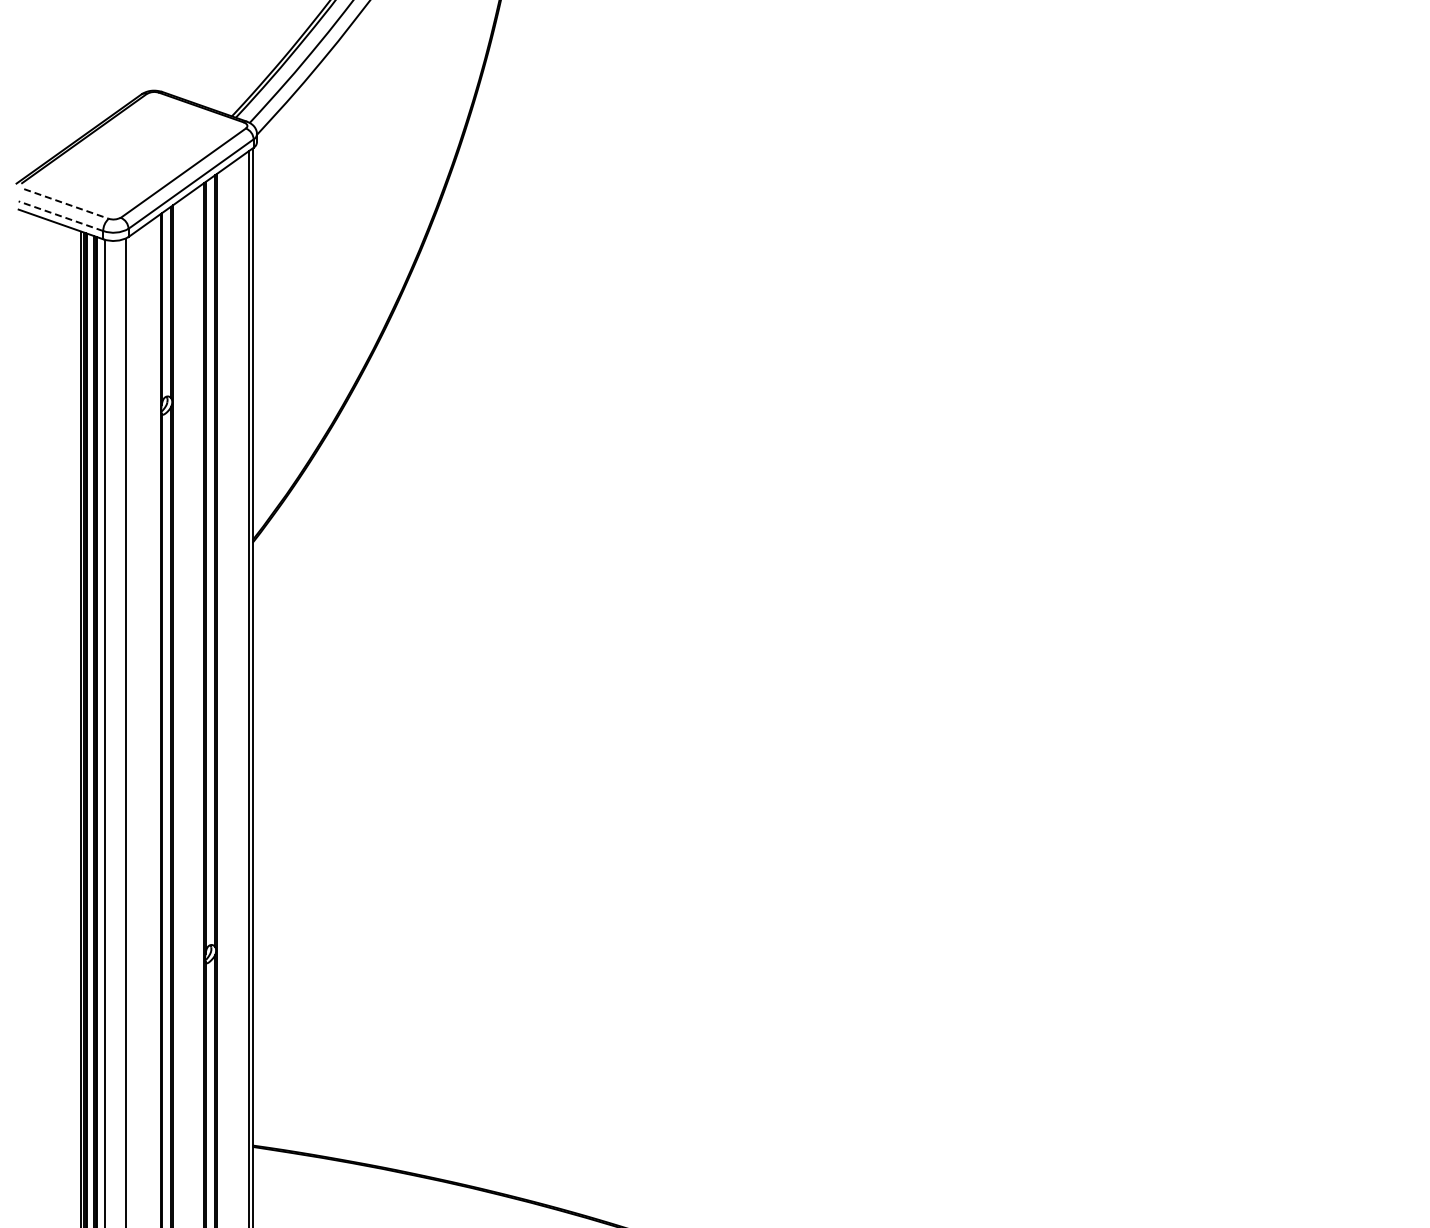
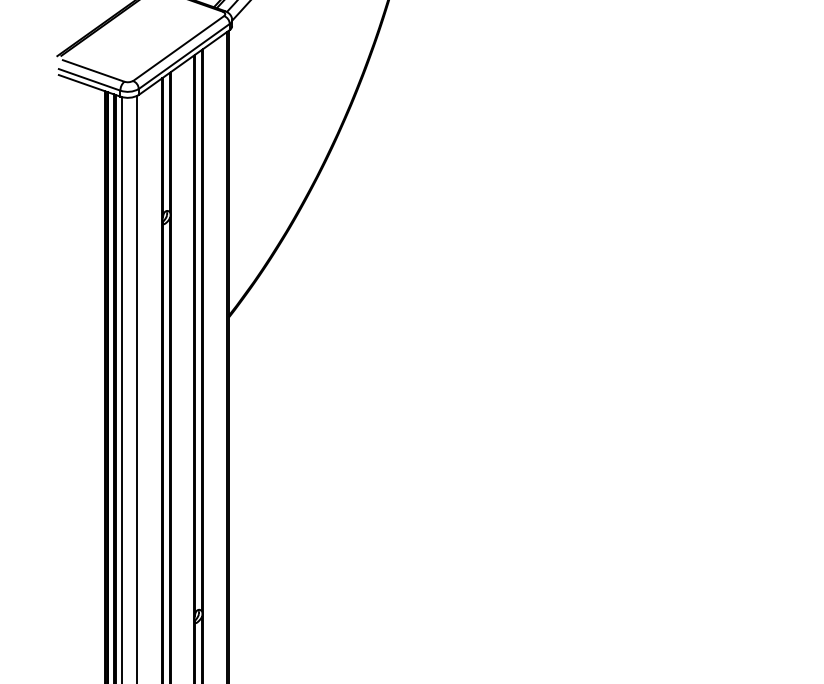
line: (66, 203) -> (93, 70), dashed -> solid
line: (60, 216) -> (89, 80), dashed -> solid

